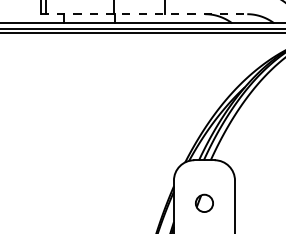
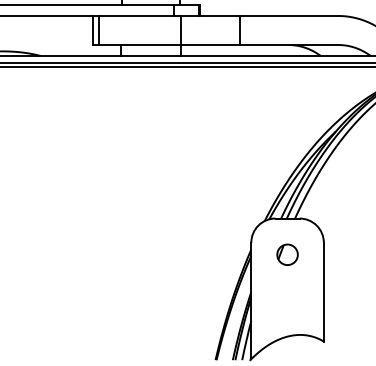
line: (143, 14) -> (215, 45), dashed -> solid
part: (204, 203) -> (287, 254), moved

